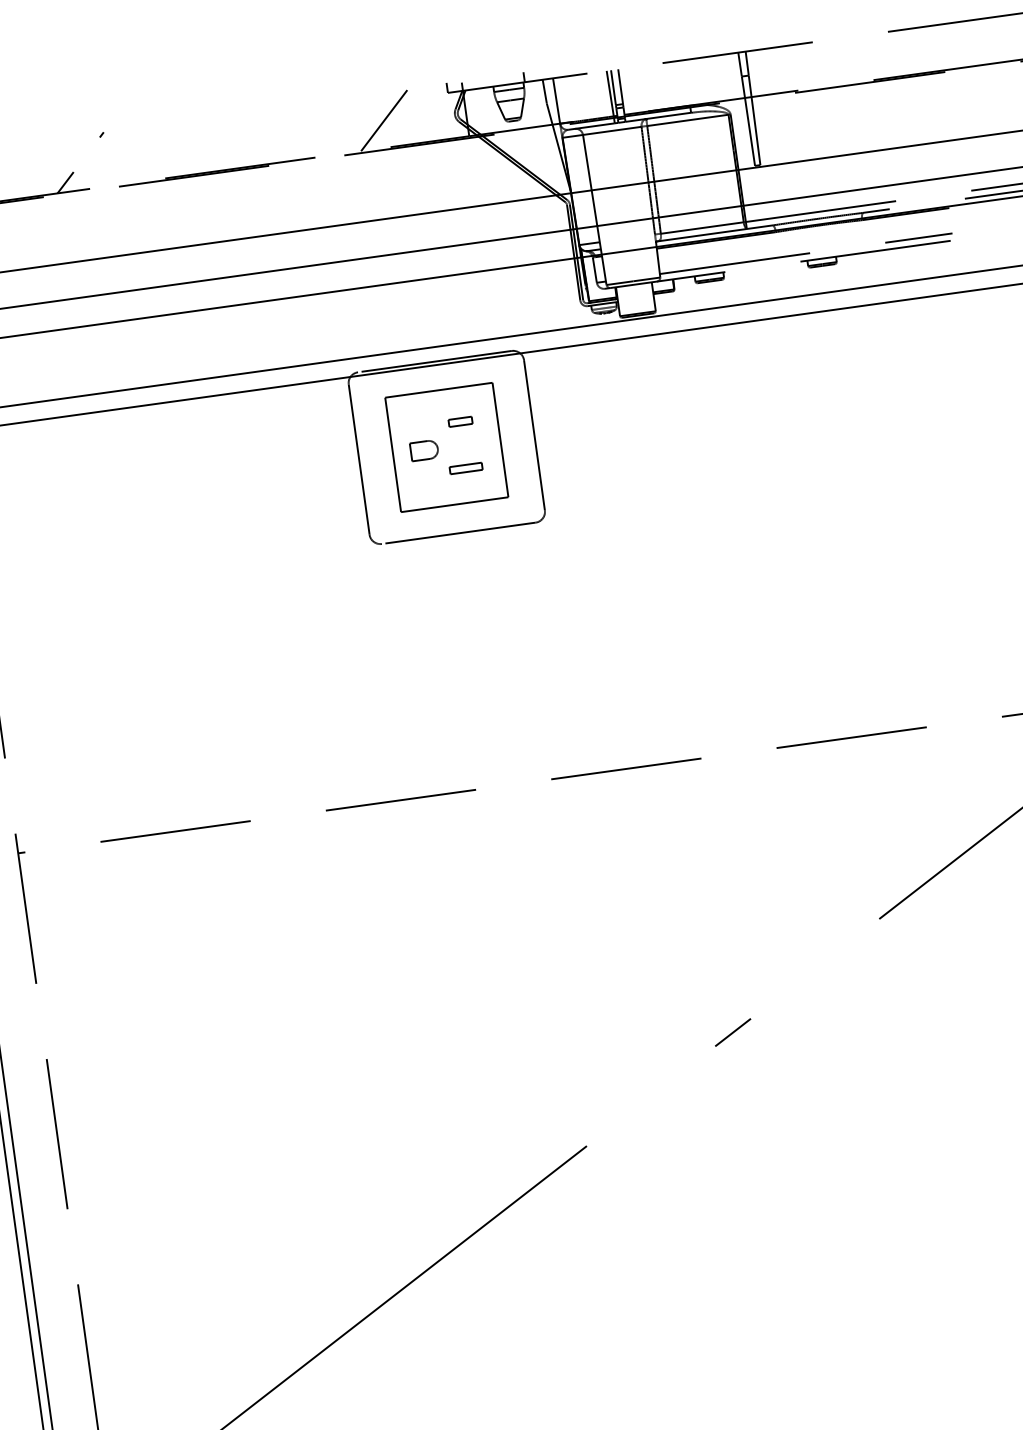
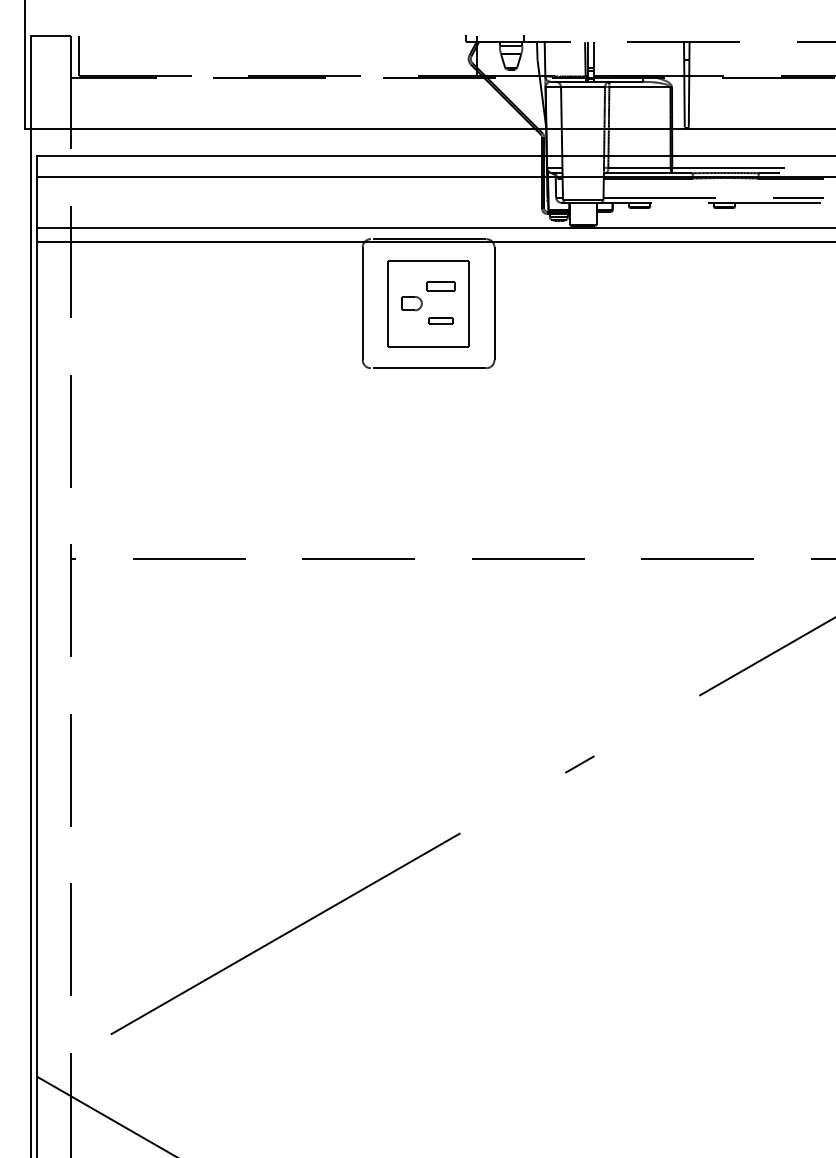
hatch: (232, 142) -> (301, 56), removed
part: (460, 420) -> (441, 285), size x1.6

